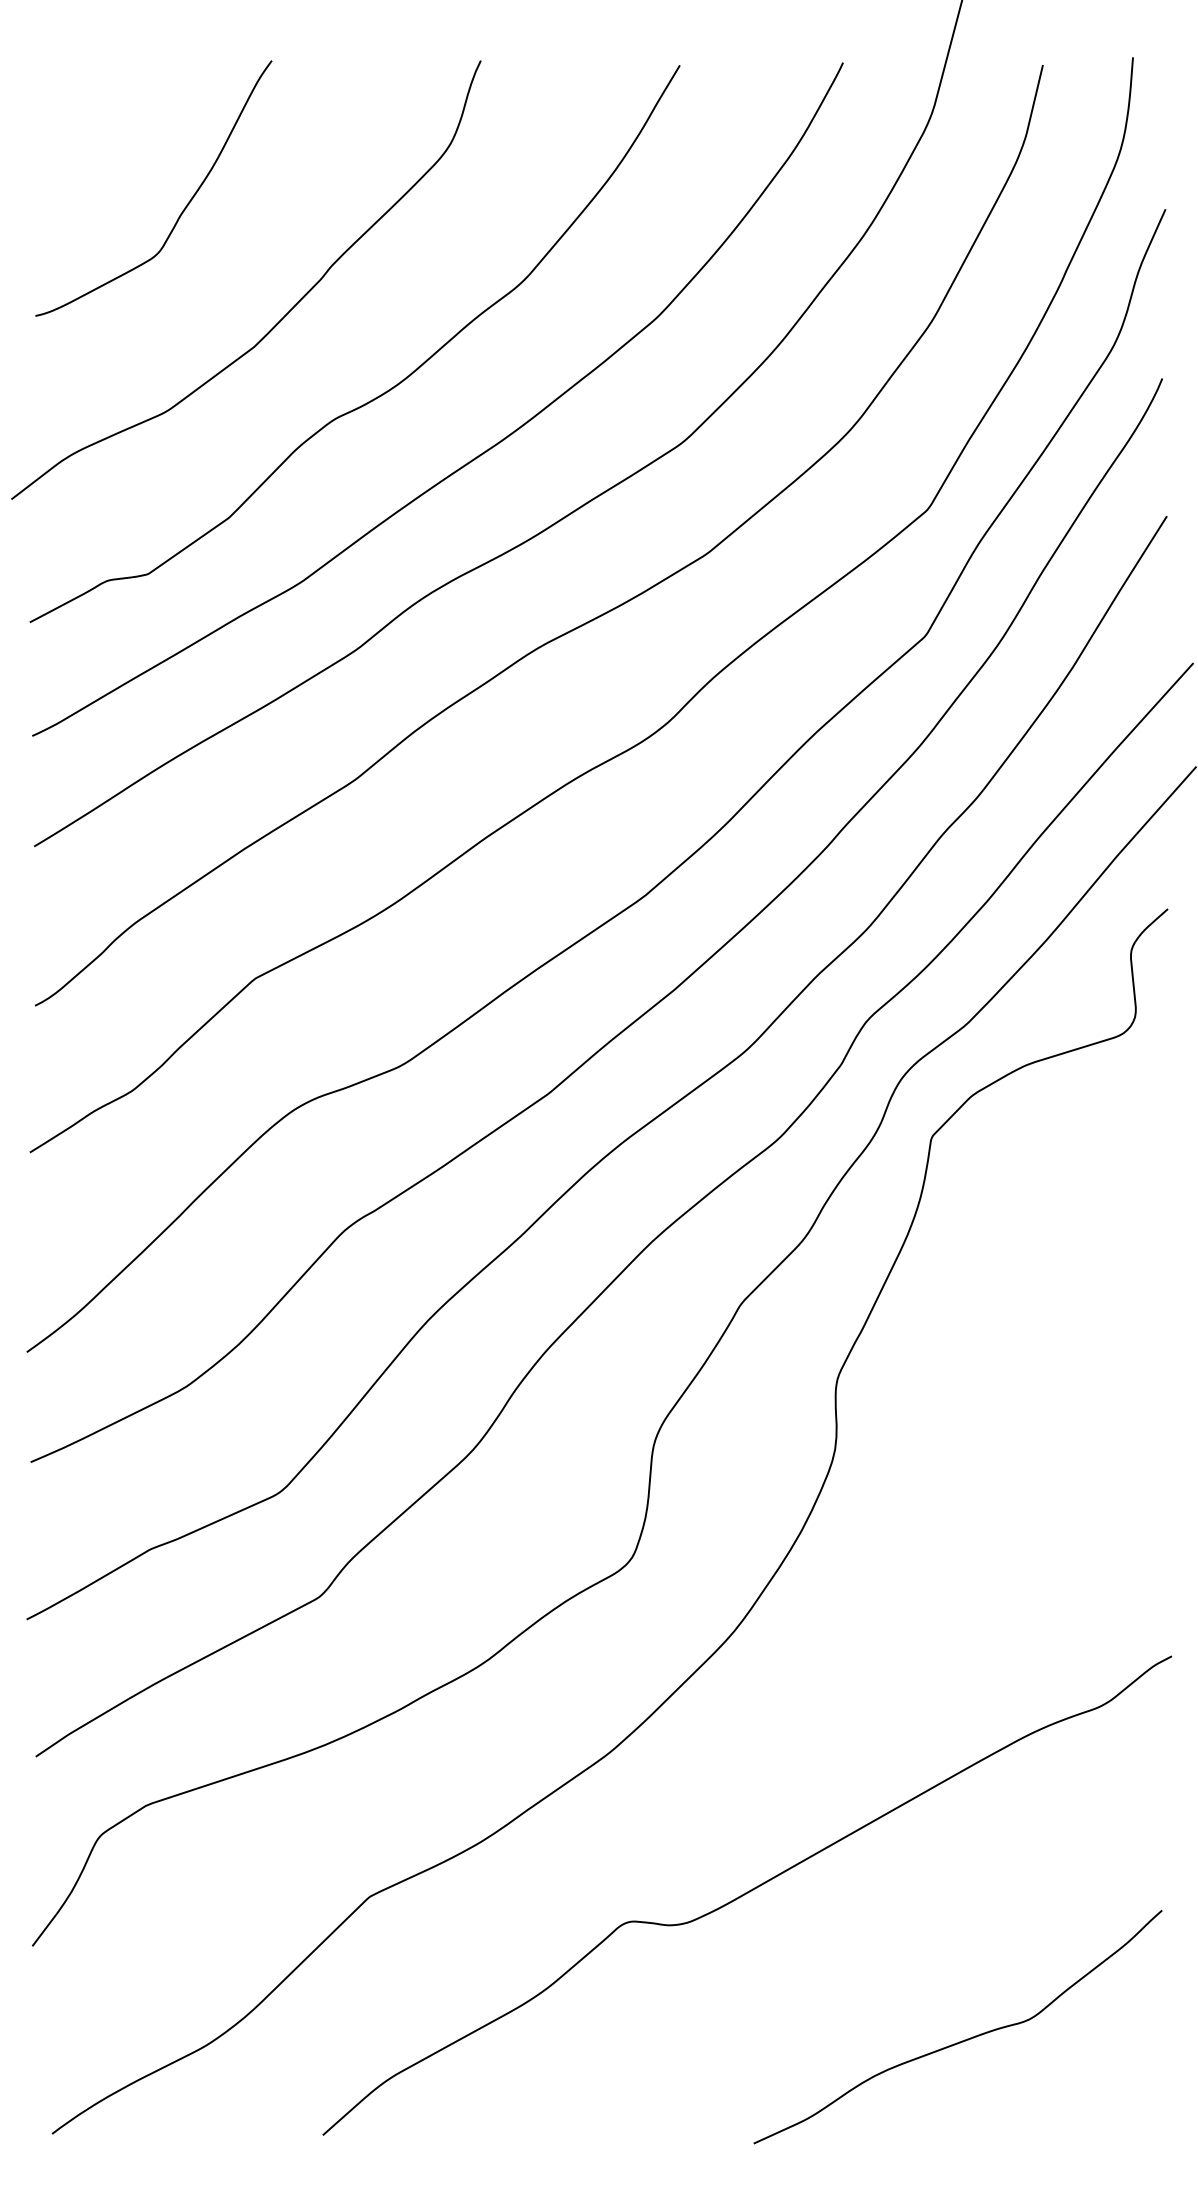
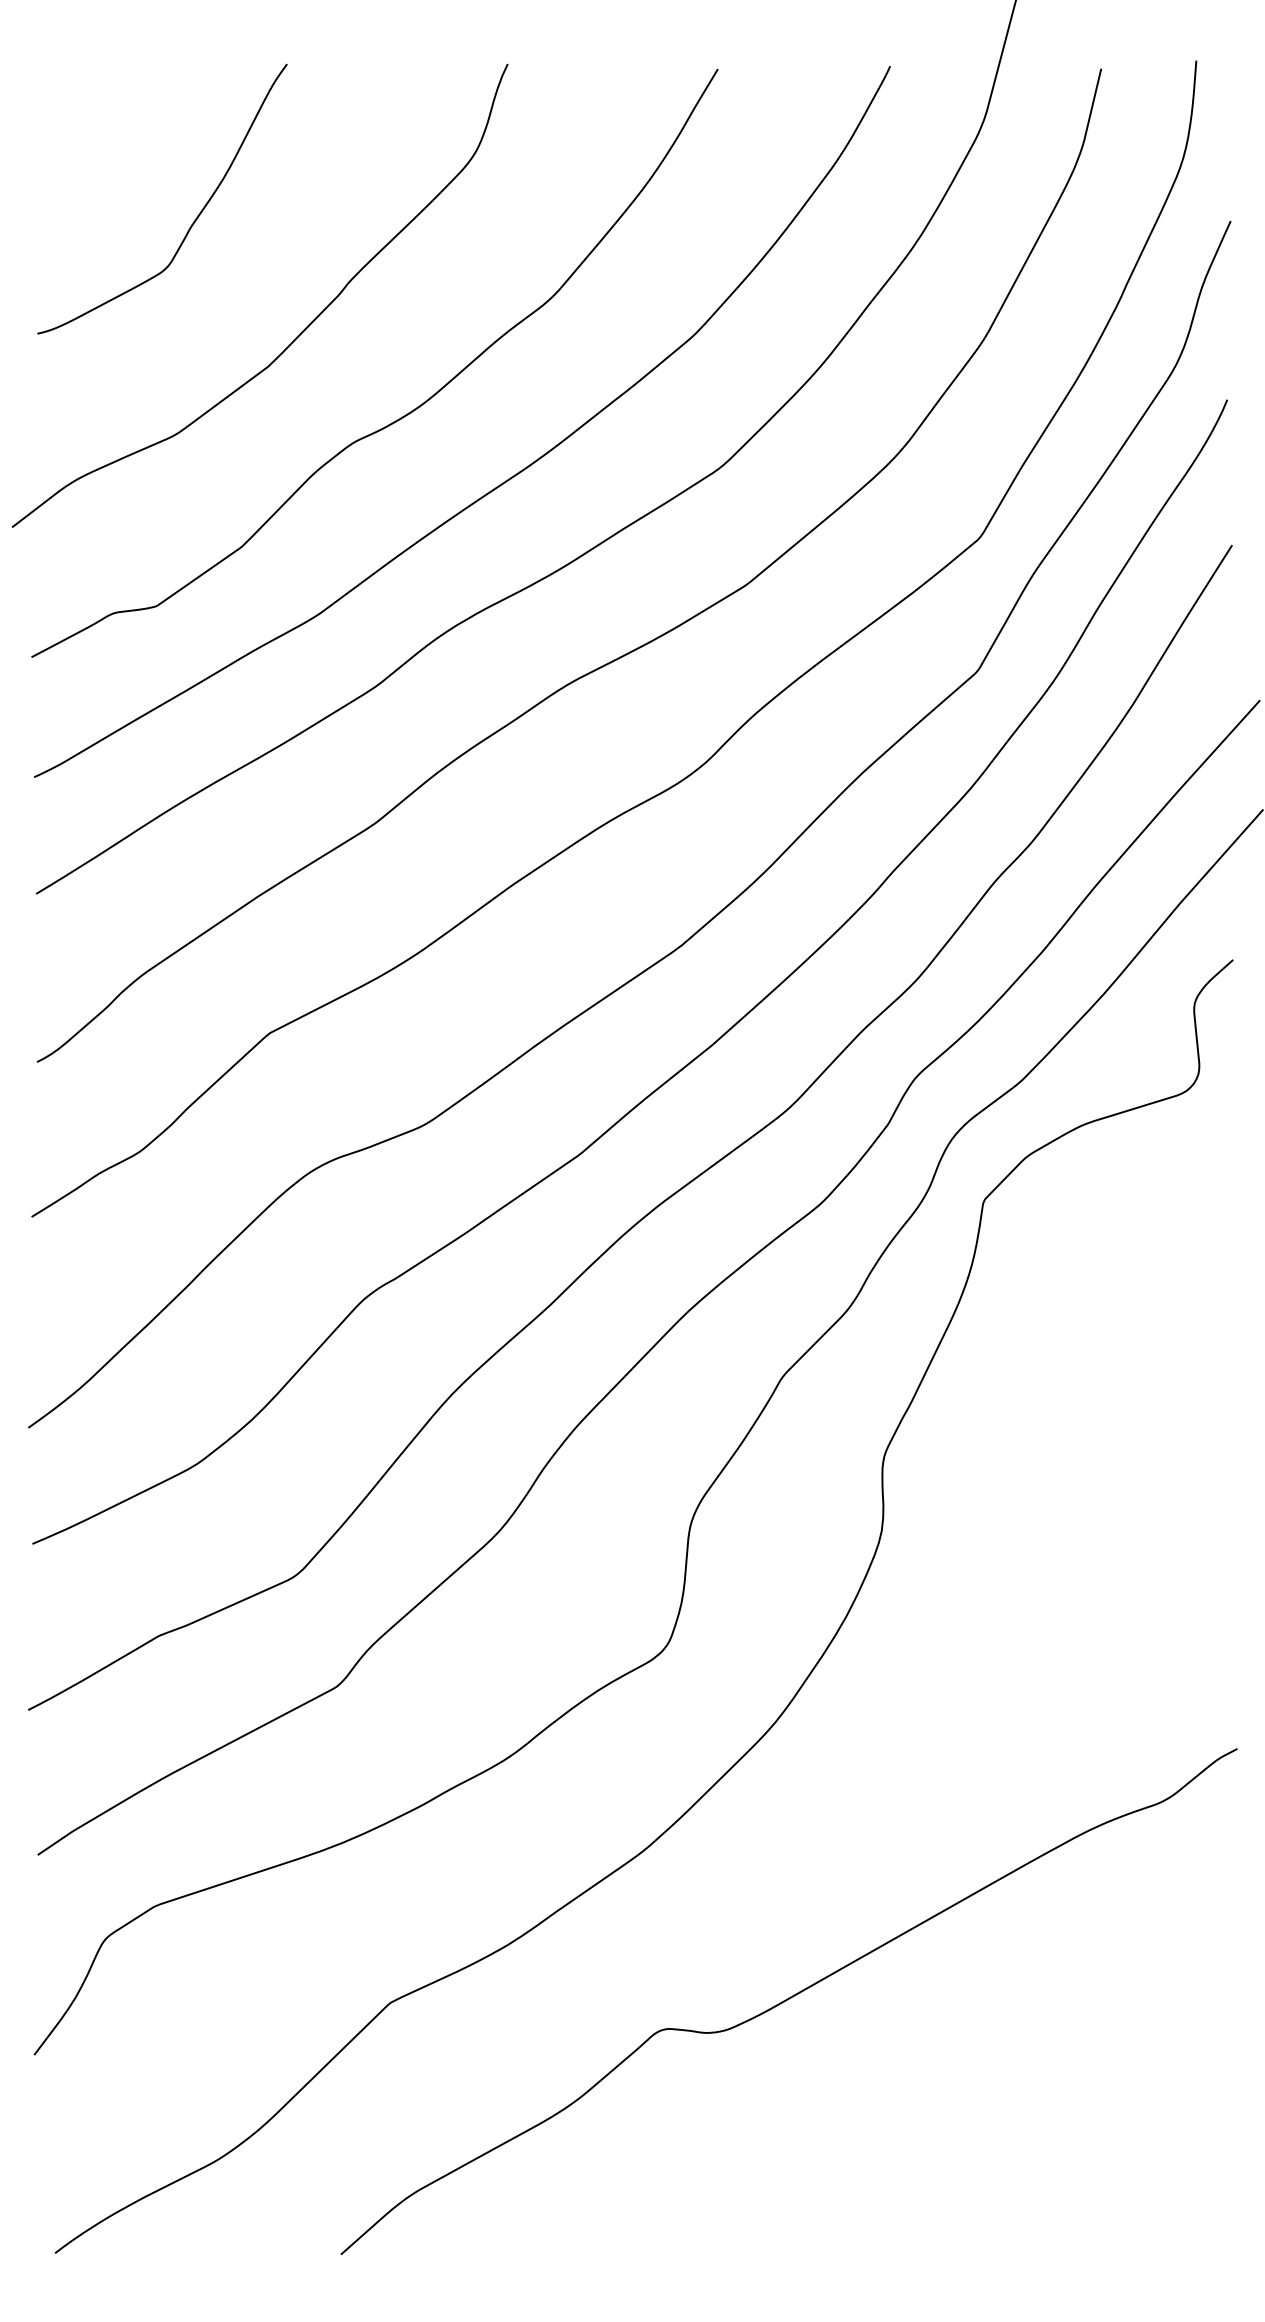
curve: (964, 2039) -> (1018, 2153), removed

